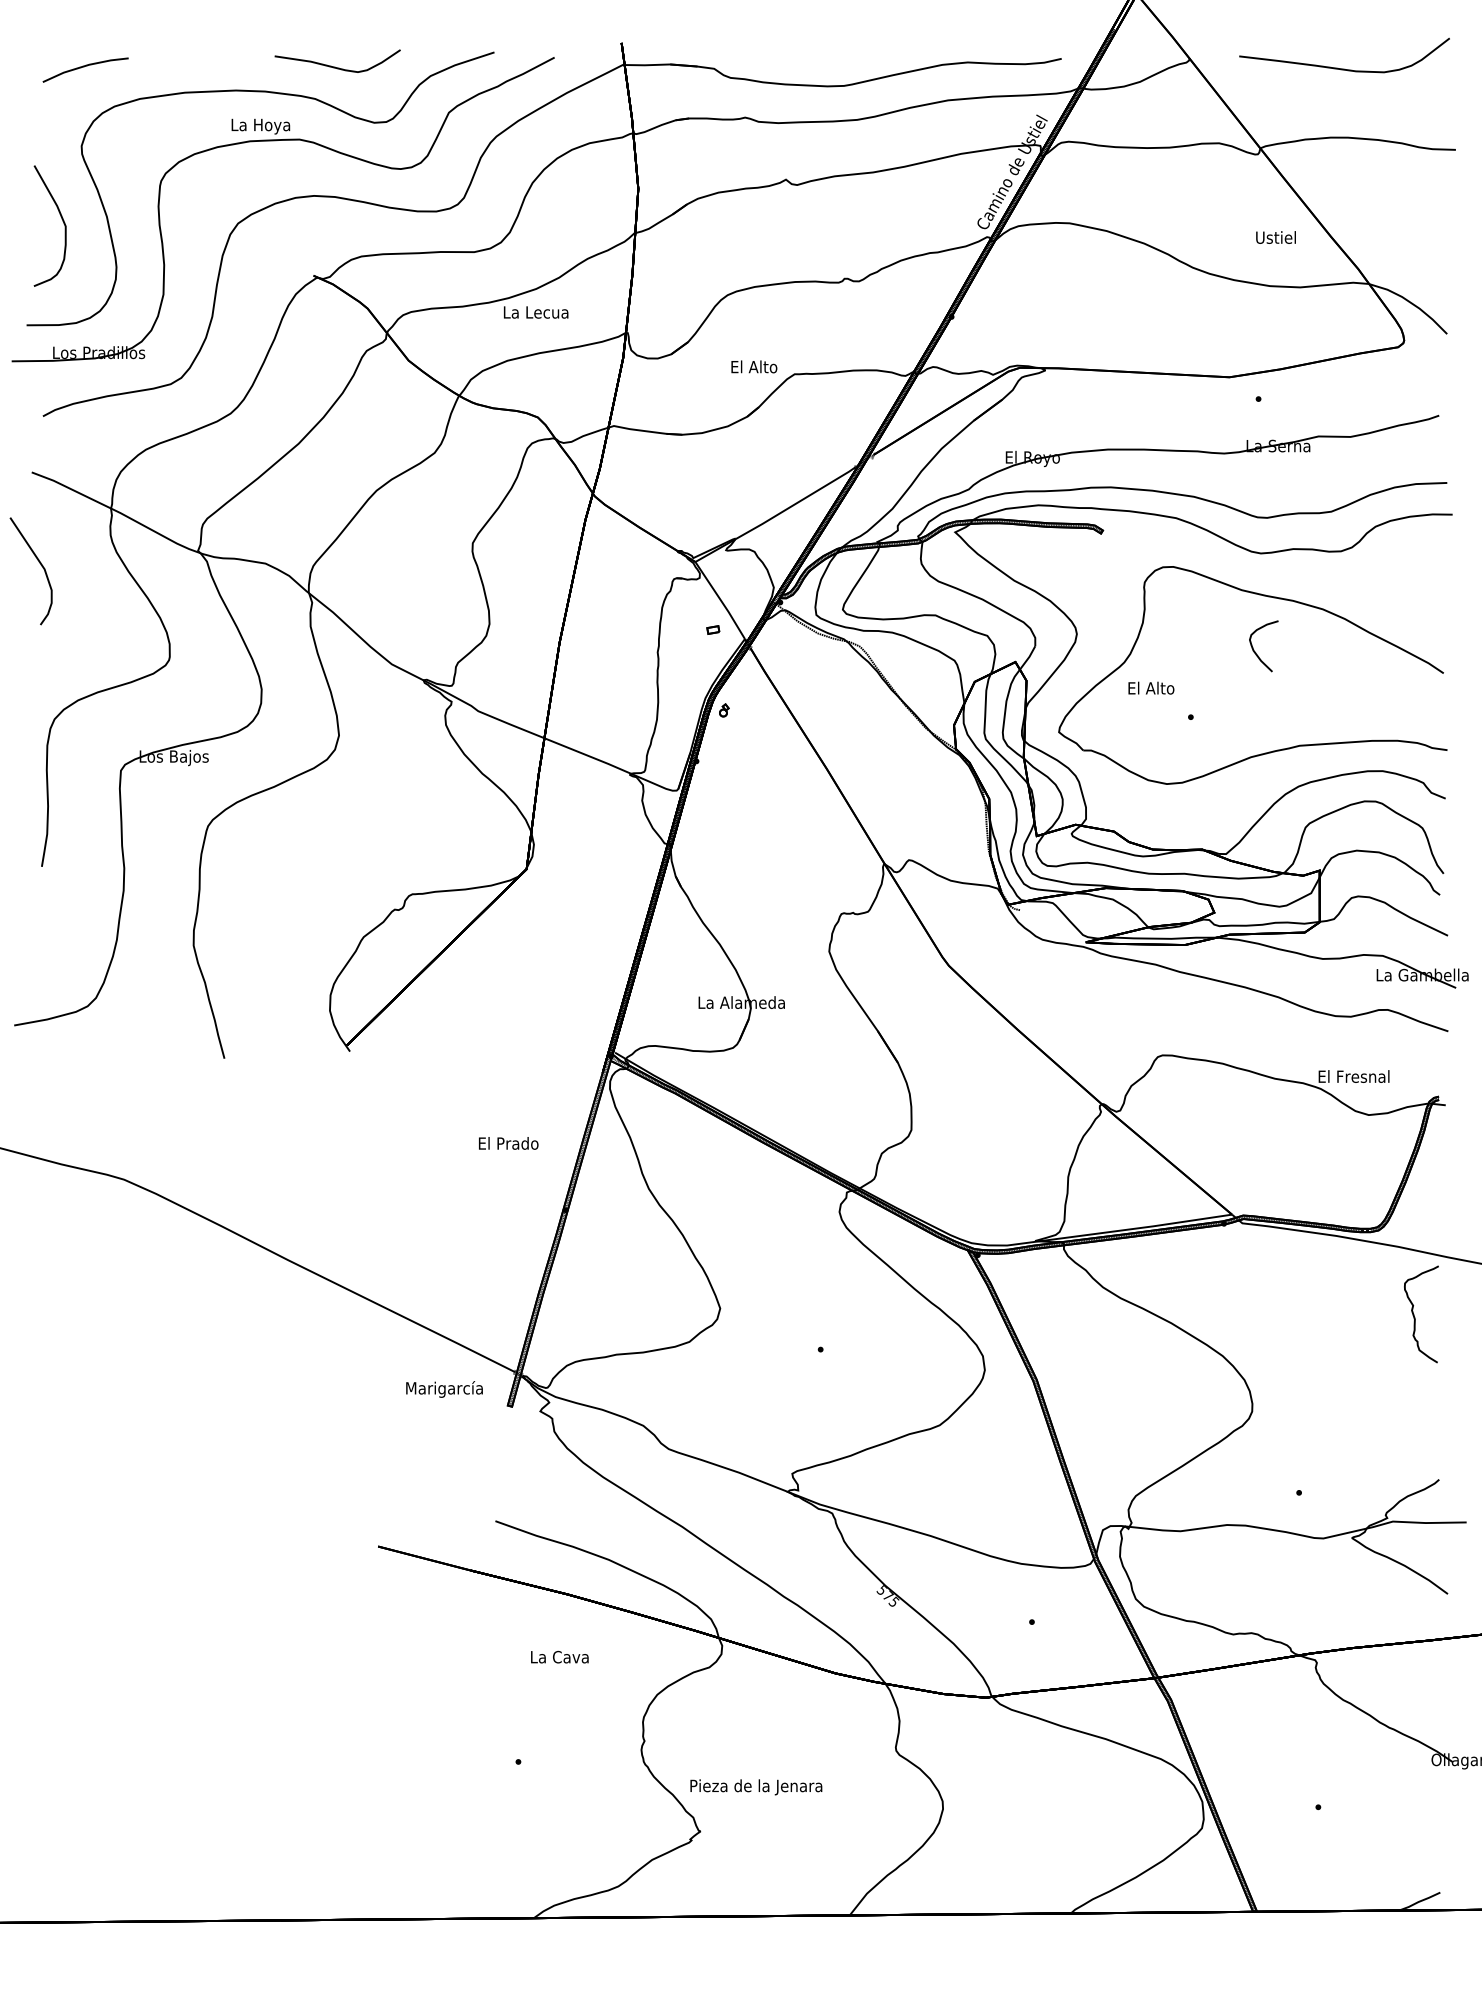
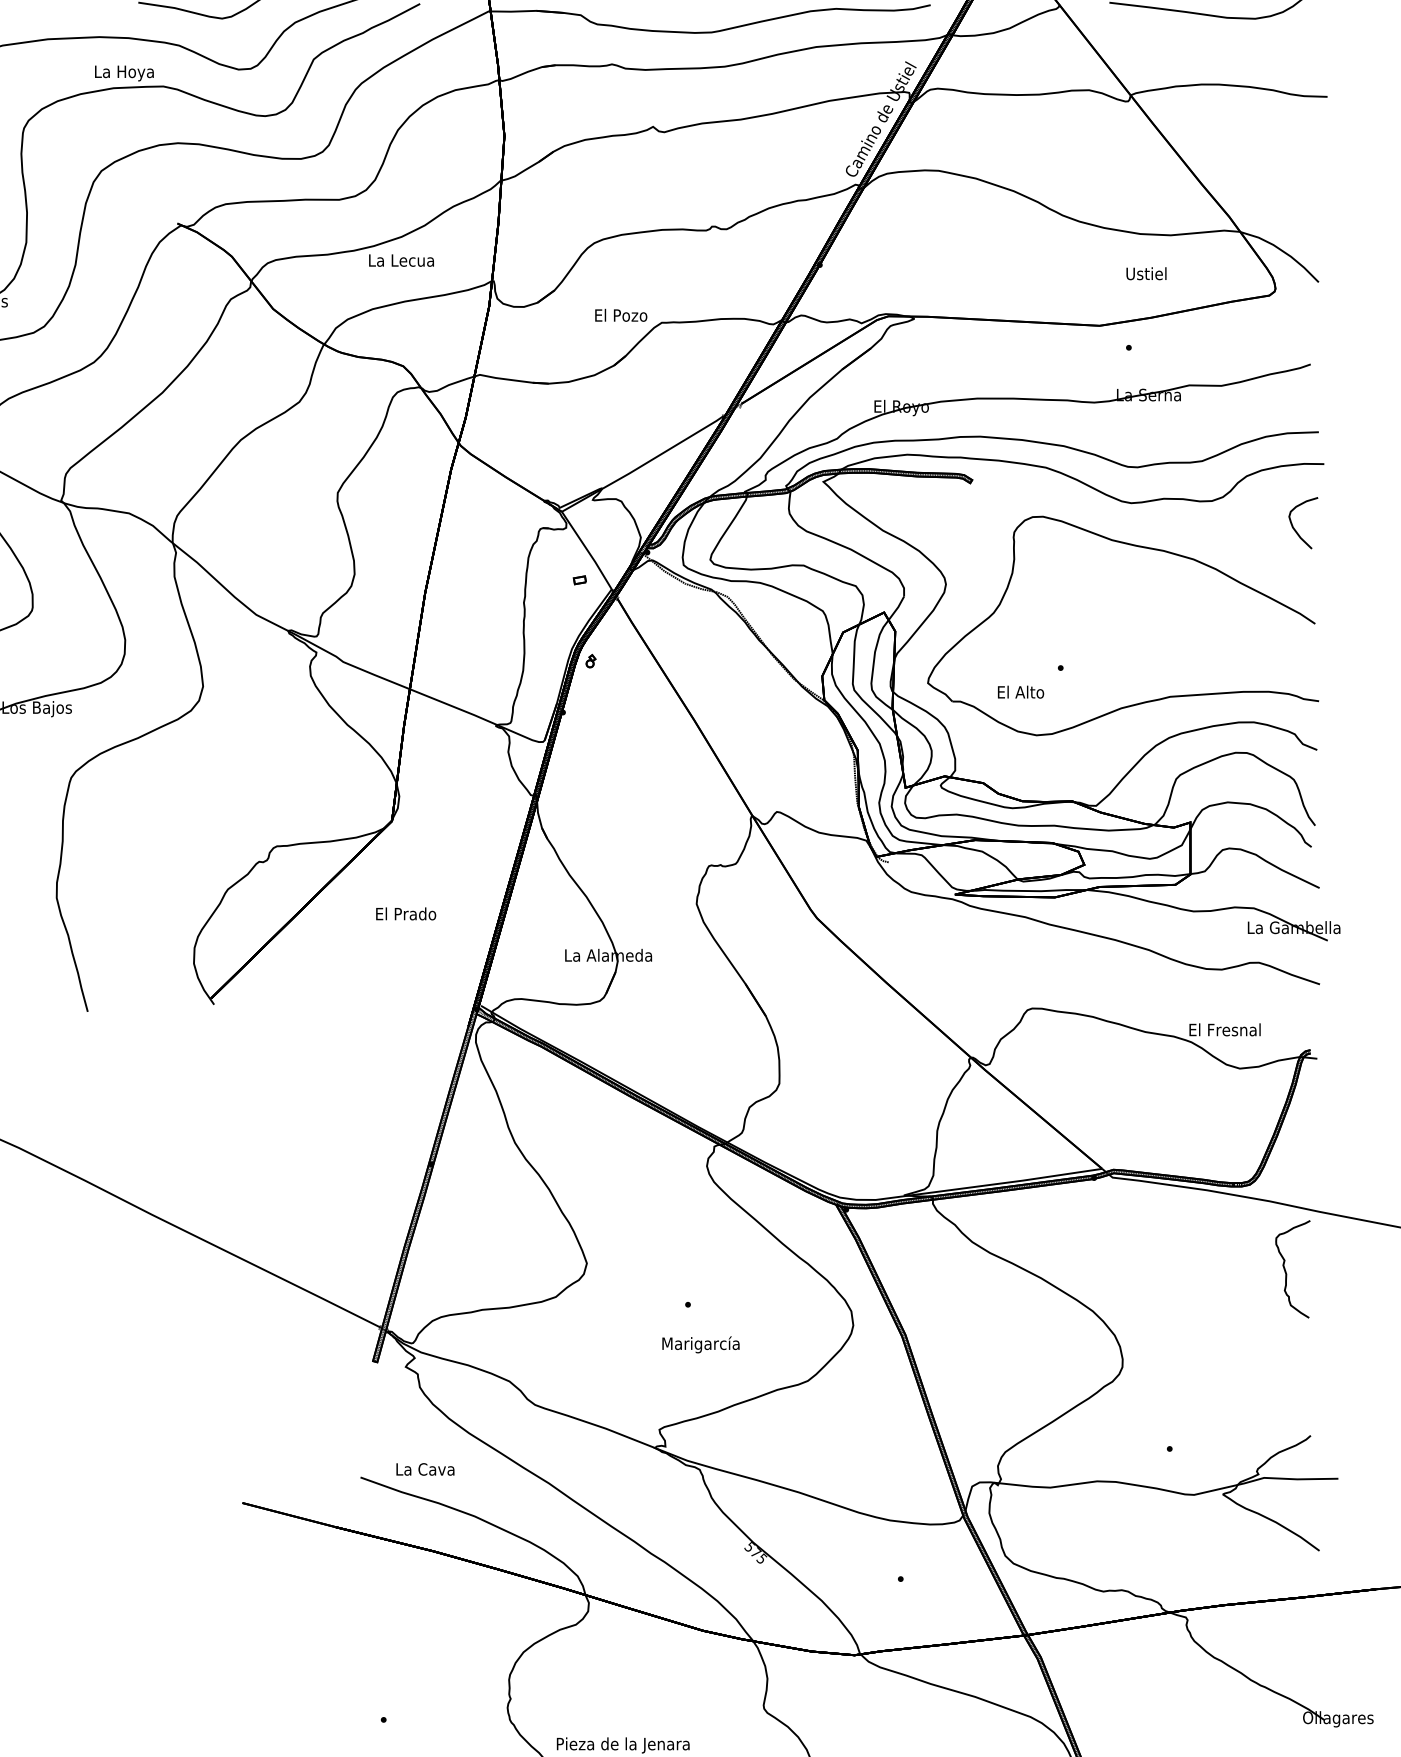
text: (1275, 237) -> (1145, 273), moved
text: (754, 366) -> (621, 314), El Alto -> El Pozo
curve: (1256, 652) -> (1295, 529), moved
text: (1151, 687) -> (1021, 691), moved
text: (508, 1143) -> (405, 913), moved
text: (444, 1389) -> (700, 1344), moved
text: (559, 1656) -> (425, 1468), moved

